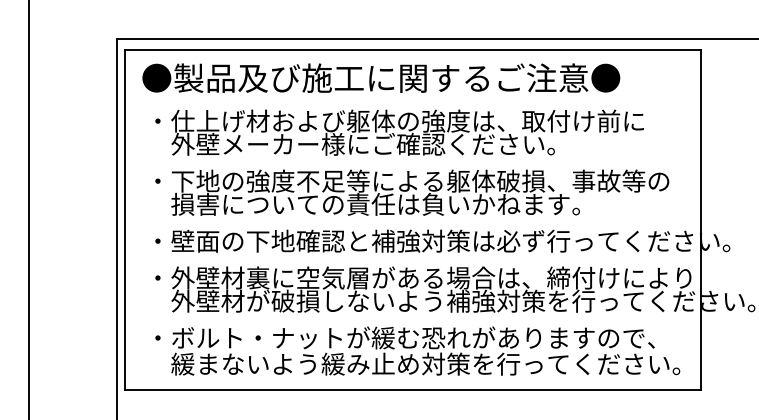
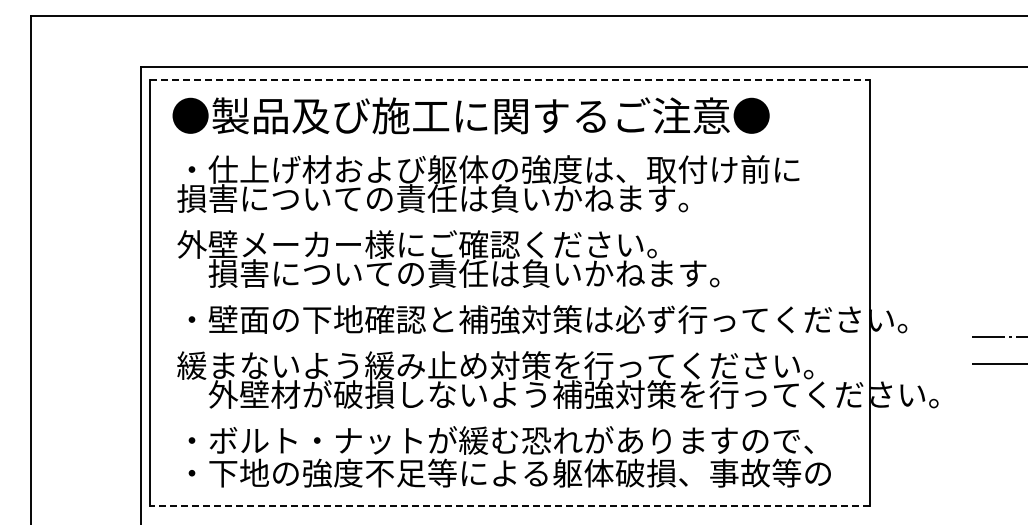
line: (412, 49) -> (510, 80), solid -> dashed
text: (344, 144) -> (425, 198), 外壁メーカー様にご確認ください。 -> 損害についての責任は負いかねます。
text: (407, 181) -> (503, 244), ・下地の強度不足等による躯体破損、事故等の -> 外壁メーカー様にご確認ください。
text: (418, 277) -> (517, 365), ・外壁材裏に空気層がある場合は、締付けにより -> 緩まないよう緩み止め対策を行ってください。
text: (417, 363) -> (516, 472), 緩まないよう緩み止め対策を行ってください。 -> ・下地の強度不足等による躯体破損、事故等の
line: (412, 389) -> (510, 505), solid -> dashed

